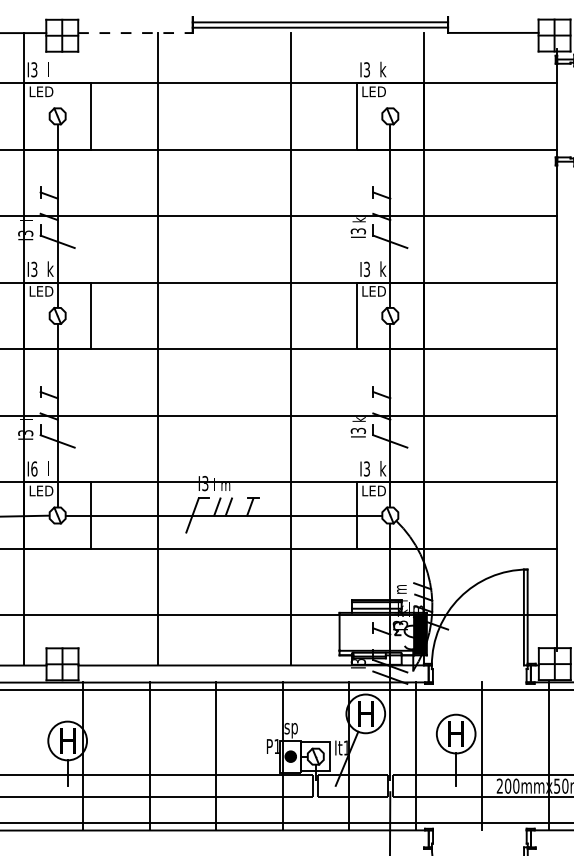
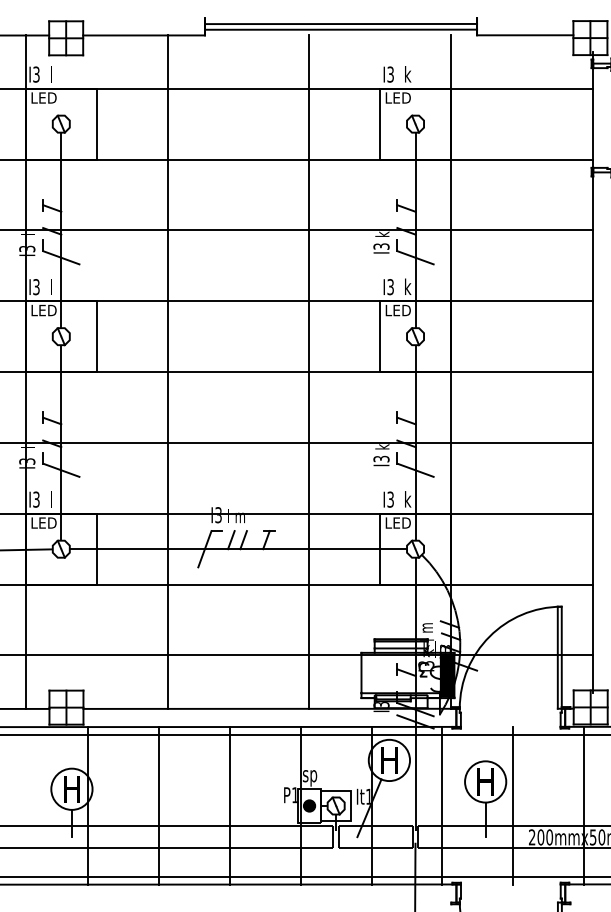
line: (135, 33) -> (144, 35), dashed -> solid
text: (50, 268) -> (53, 286), k -> l
text: (34, 468) -> (36, 499), I6 -> I3

